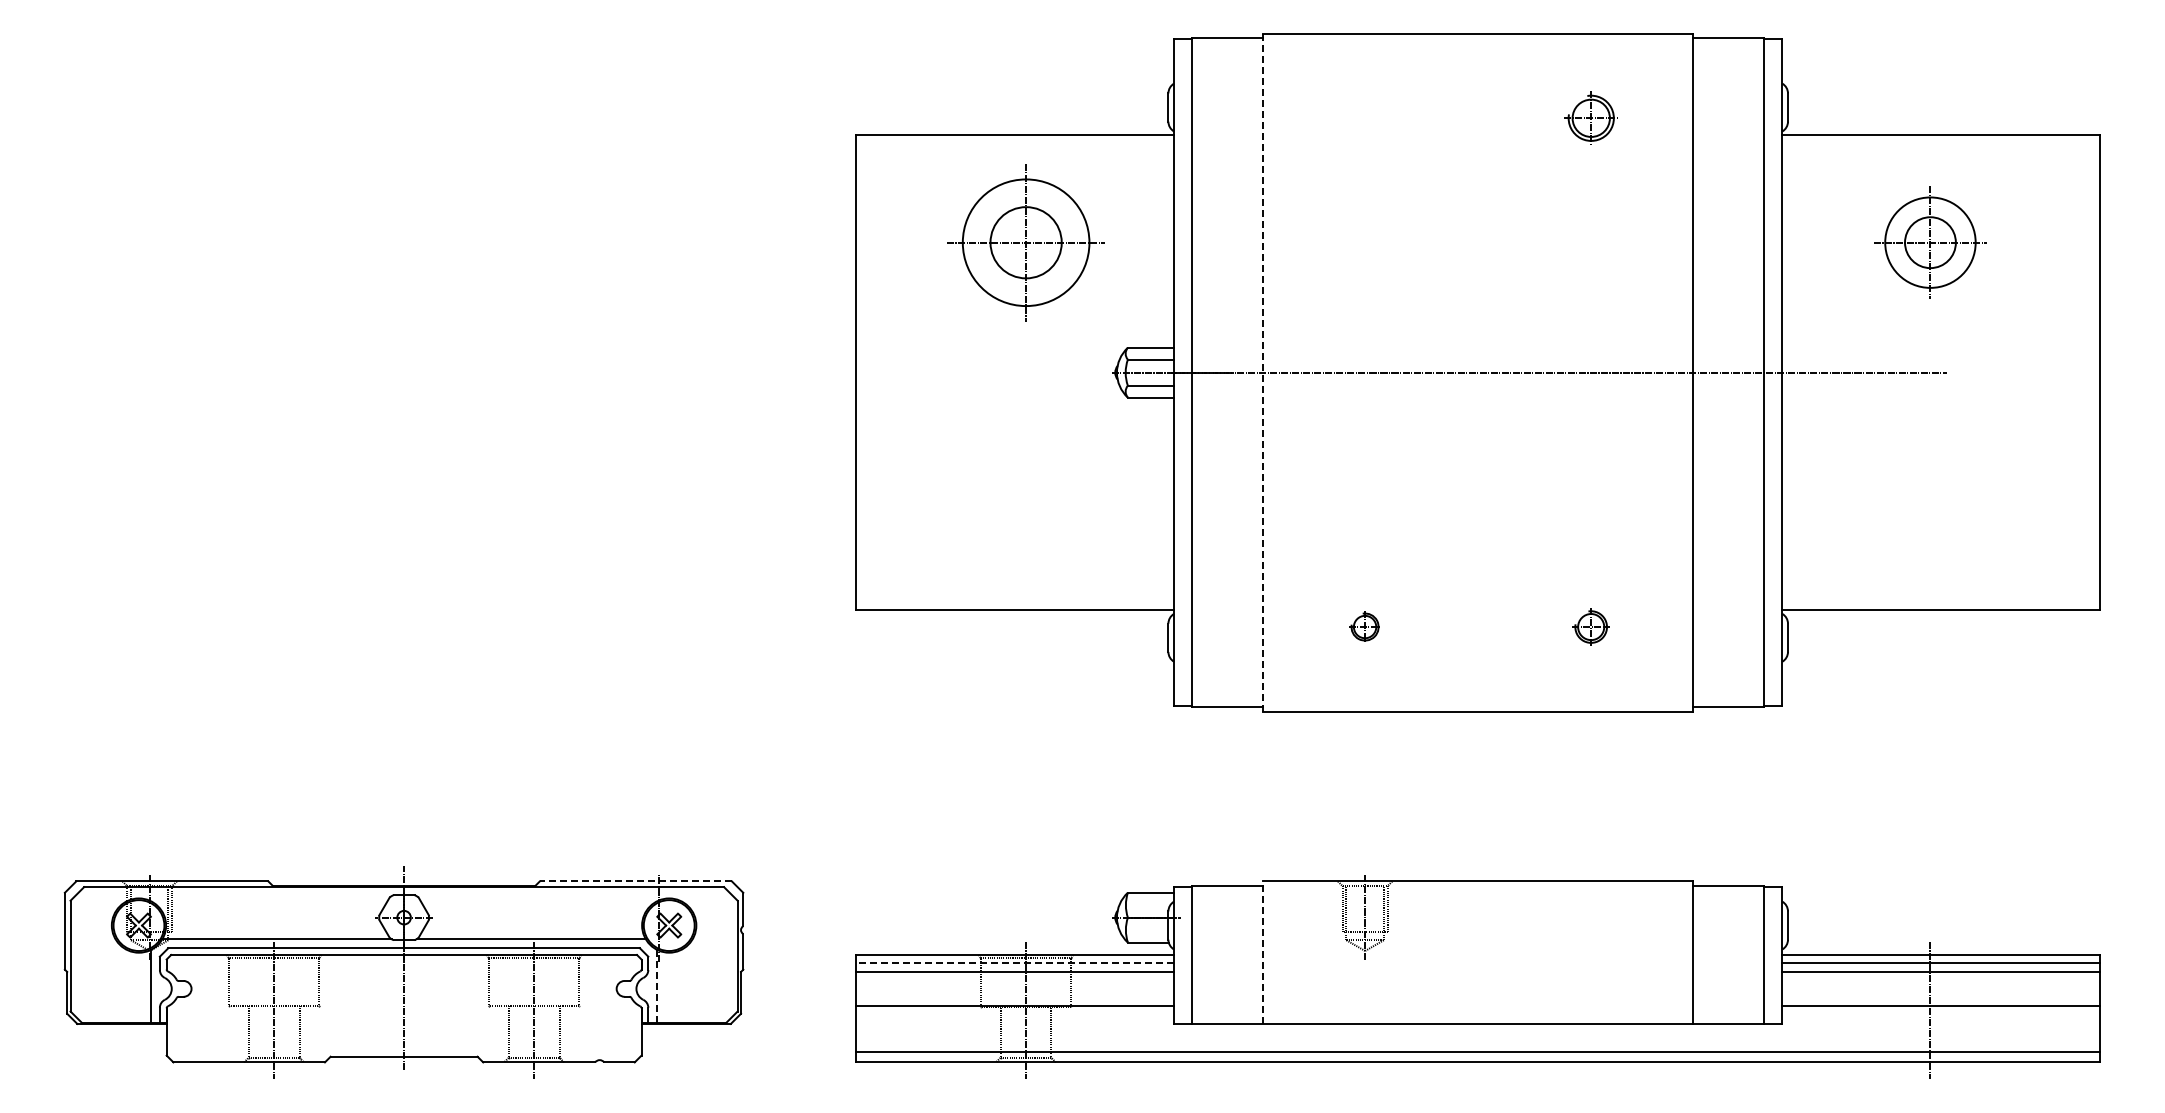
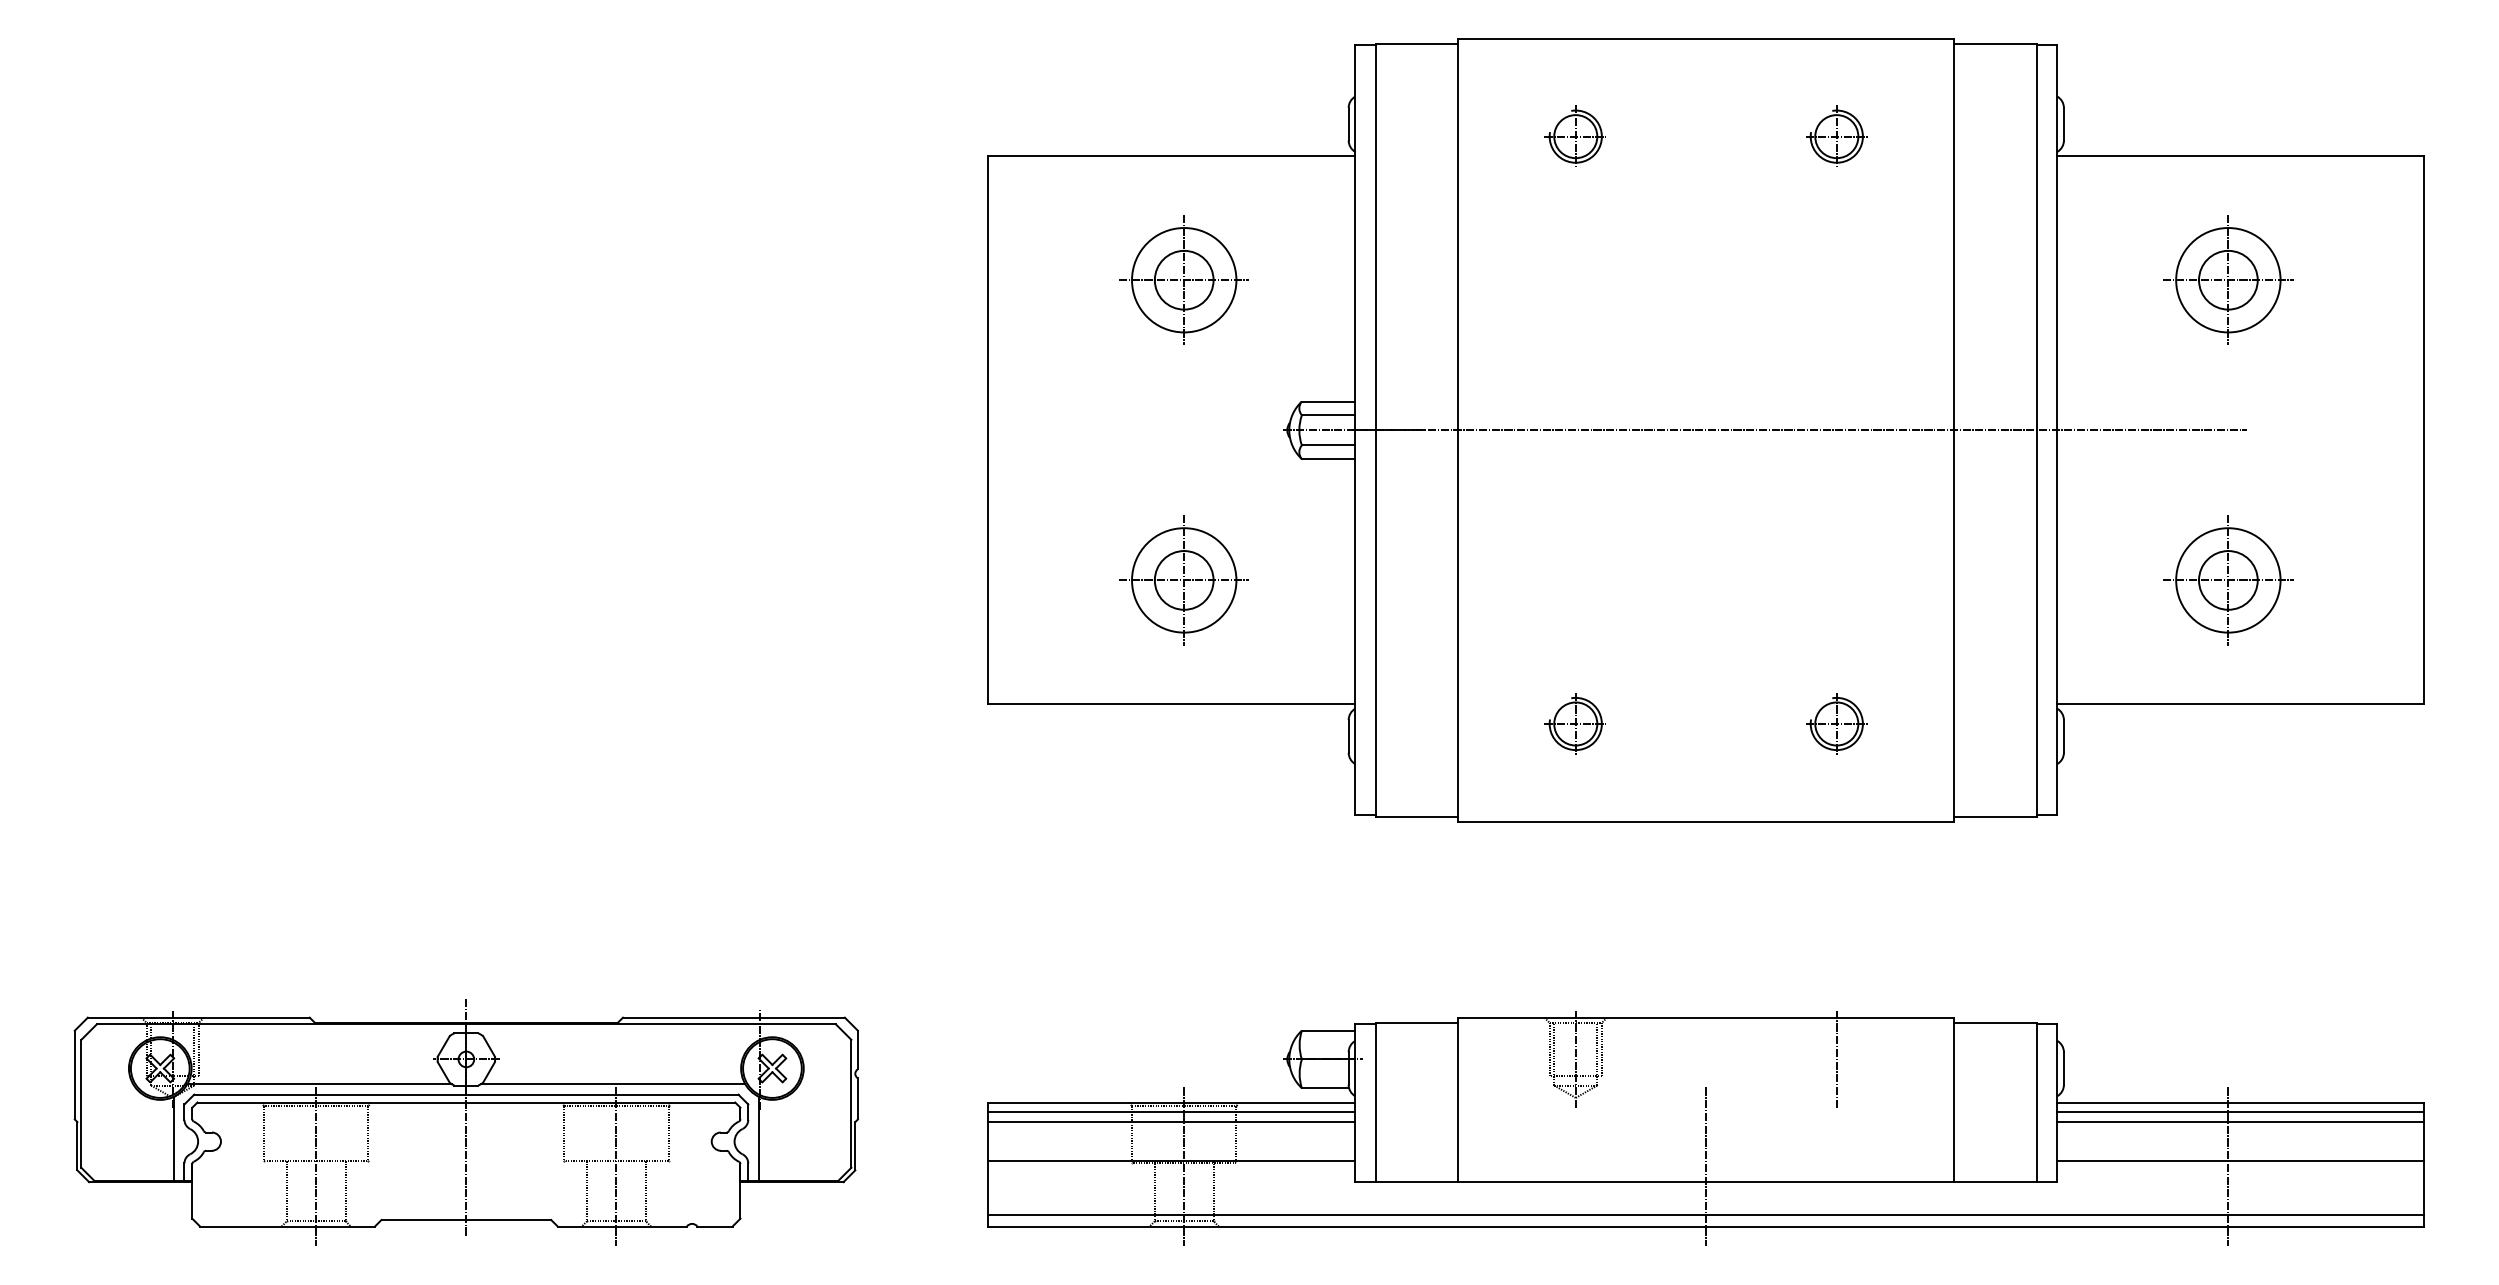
part: (1364, 117) -> (1575, 135), added
part: (1025, 242) -> (1183, 280), size x0.71
line: (1263, 373) -> (1458, 431), dashed -> solid
part: (1025, 502) -> (1183, 580), added
part: (1930, 502) -> (2228, 580), added
part: (1364, 626) -> (1575, 723), size x1.67
part: (1590, 626) -> (1835, 723), size x1.43
line: (635, 881) -> (733, 1017), dashed -> solid
line: (1591, 916) -> (1837, 1058), added
line: (1263, 952) -> (1458, 1099), dashed -> solid
line: (1015, 962) -> (1172, 1111), dashed -> solid
line: (657, 986) -> (758, 1138), dashed -> solid
line: (1478, 1010) -> (1706, 1166), added

